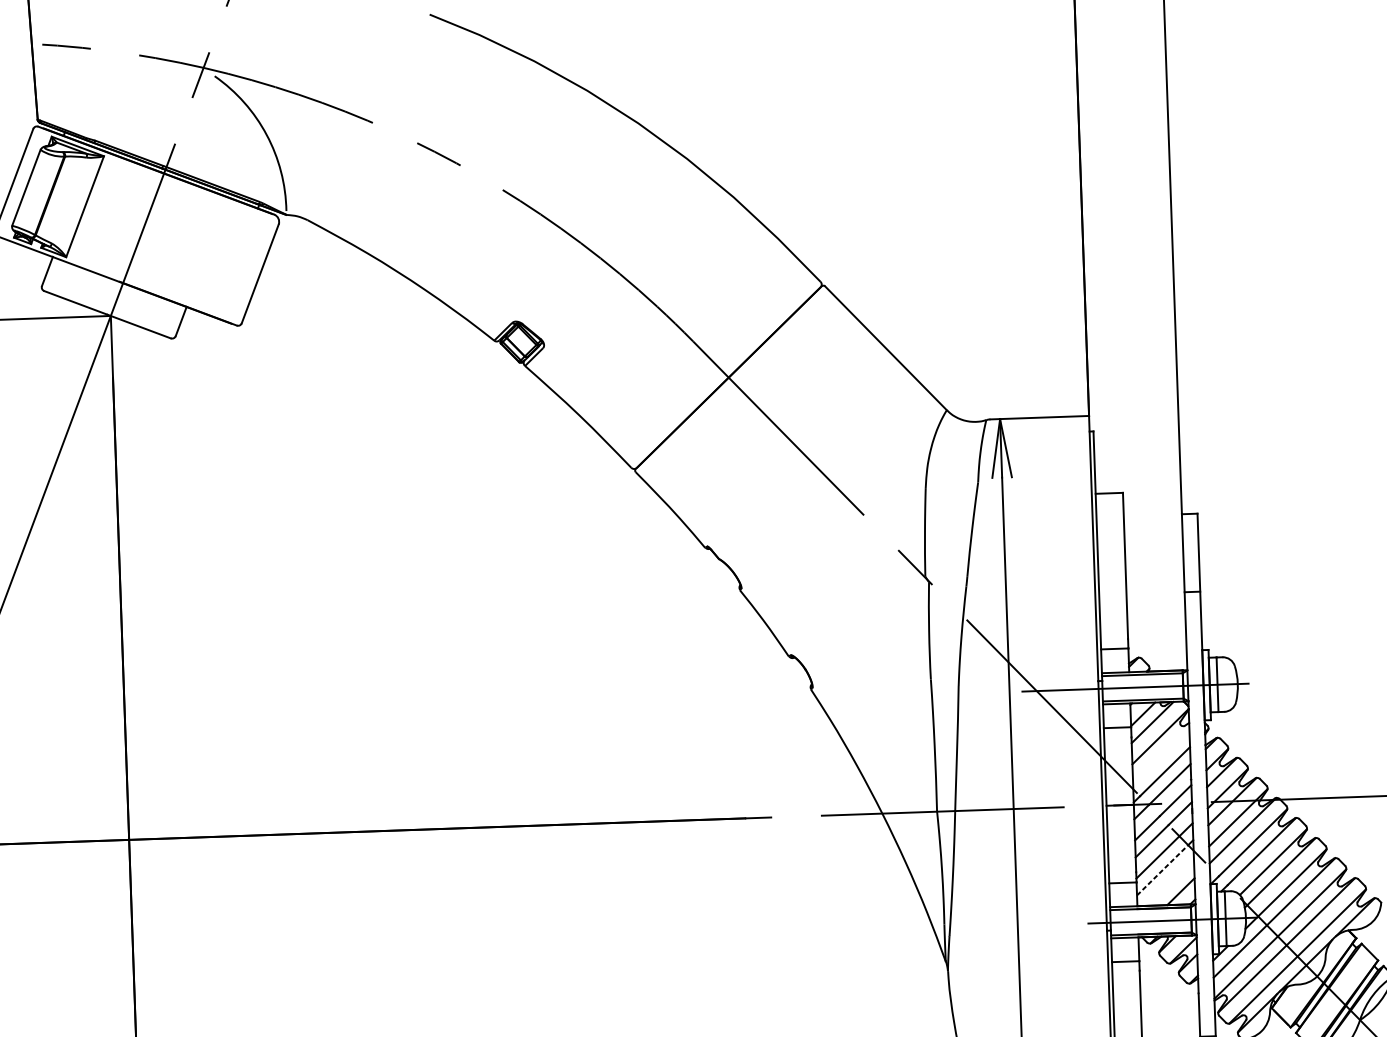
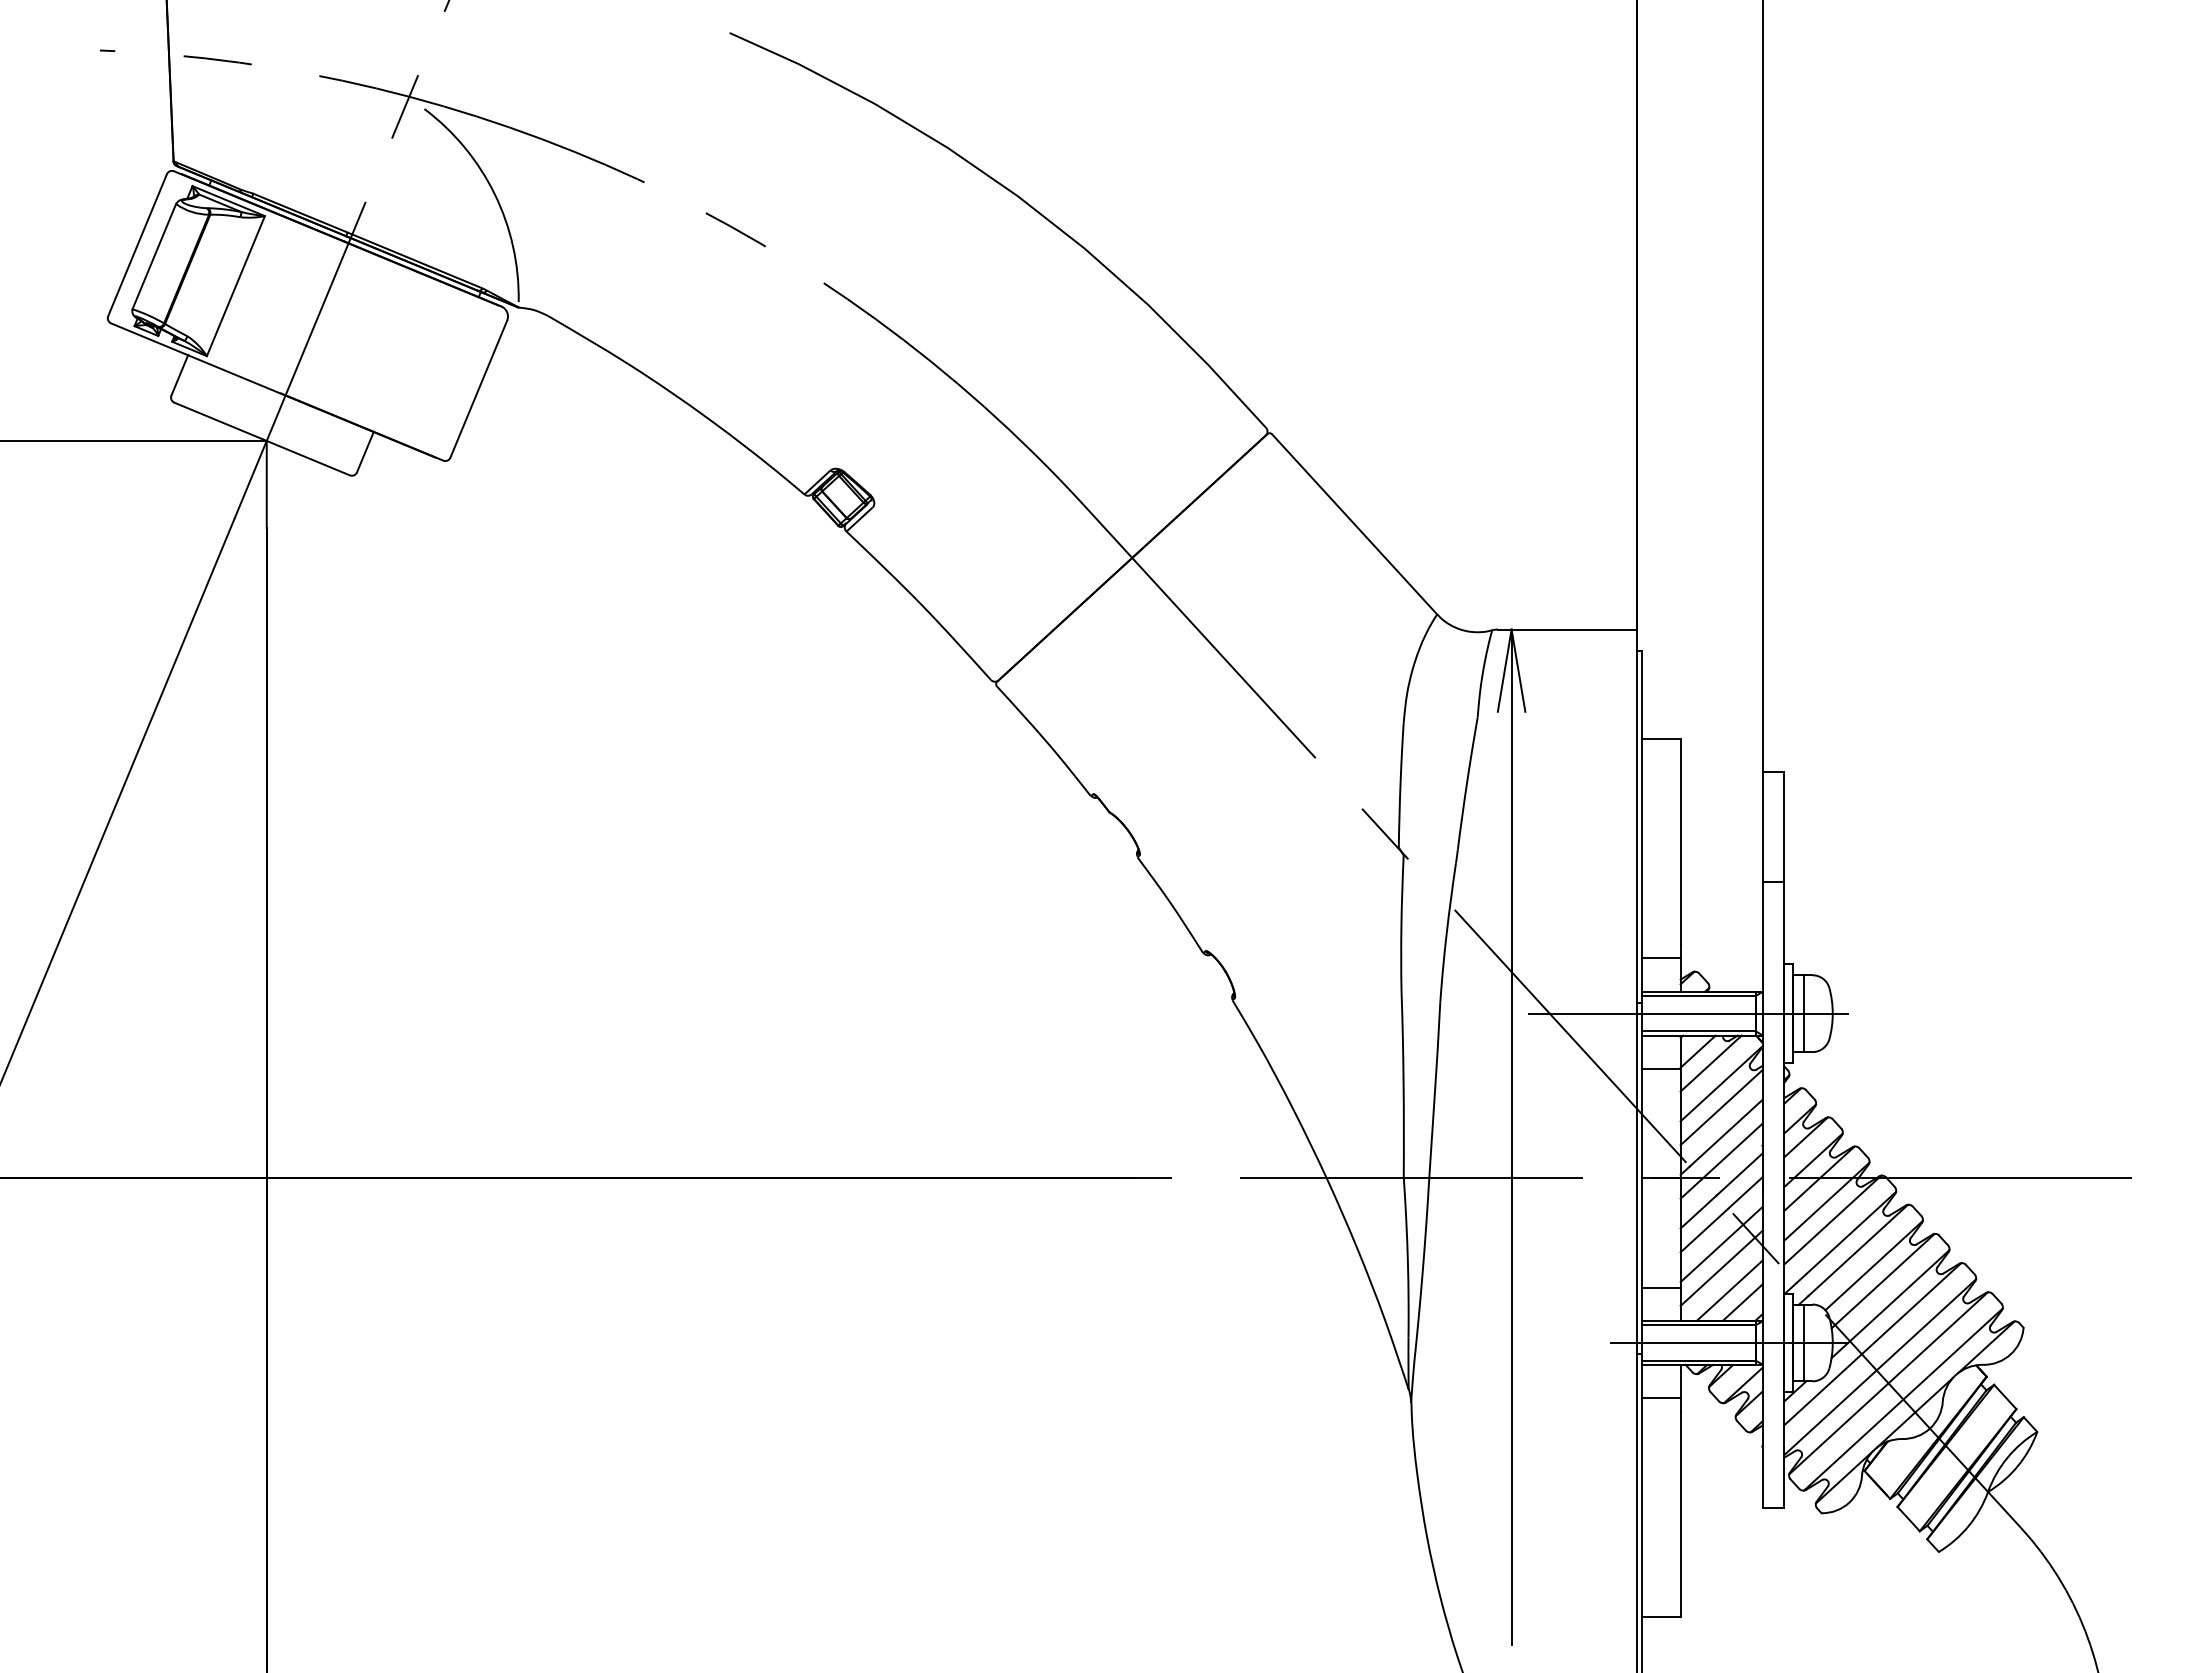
line: (1161, 753) -> (1721, 1107), added
line: (1163, 870) -> (1718, 1271), dashed -> solid
line: (1171, 883) -> (1729, 1290), added

